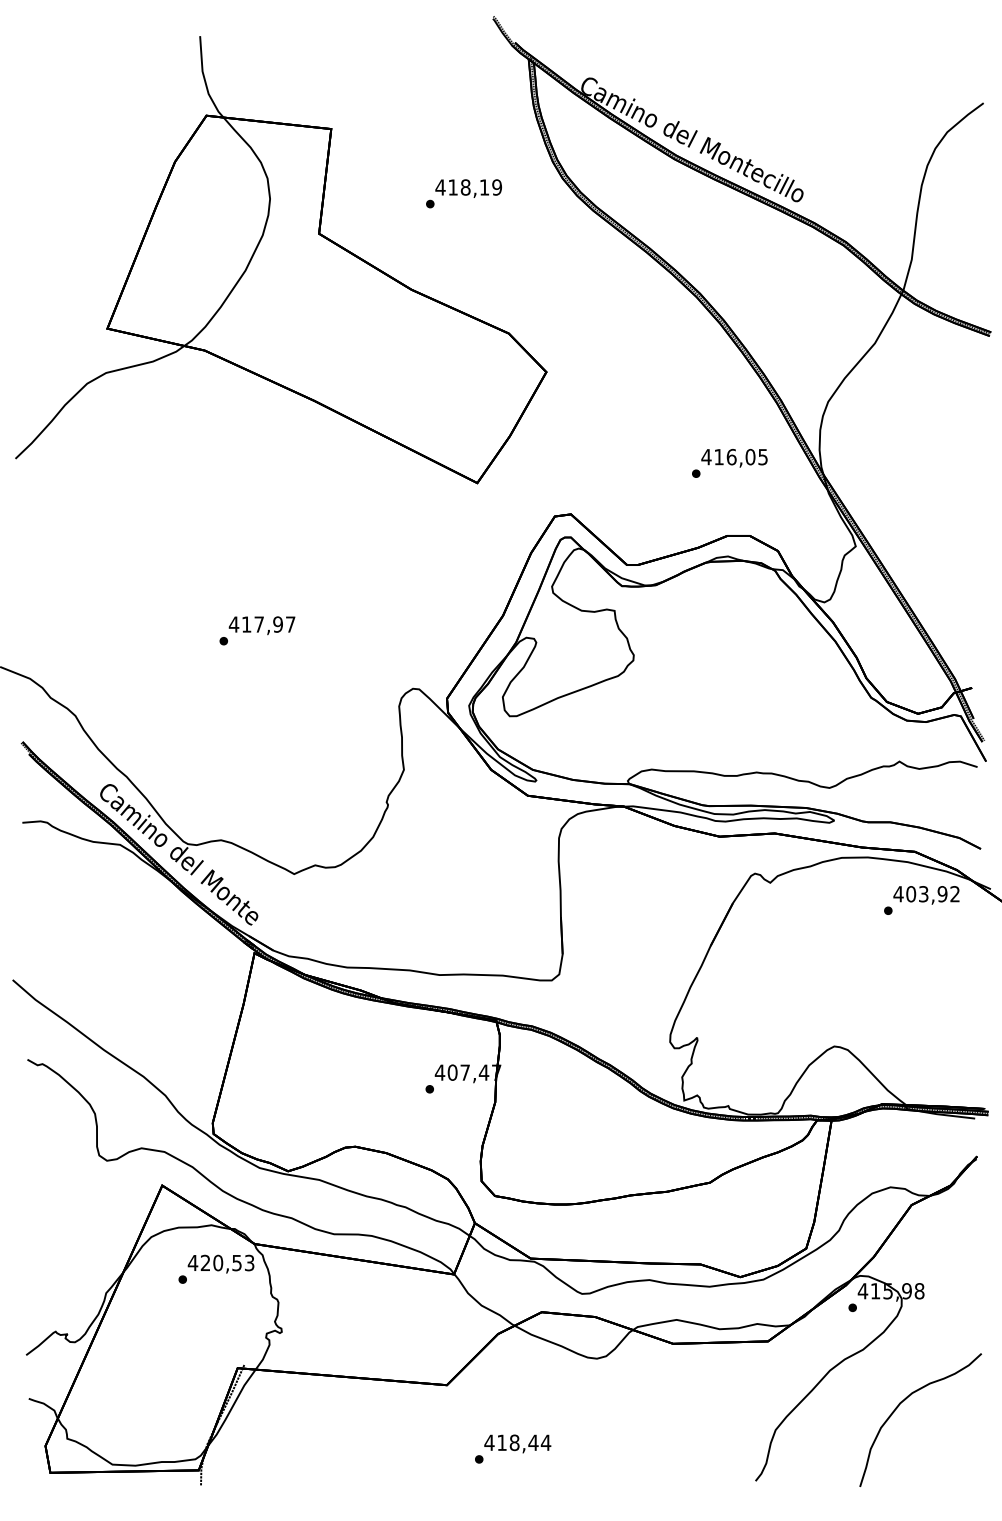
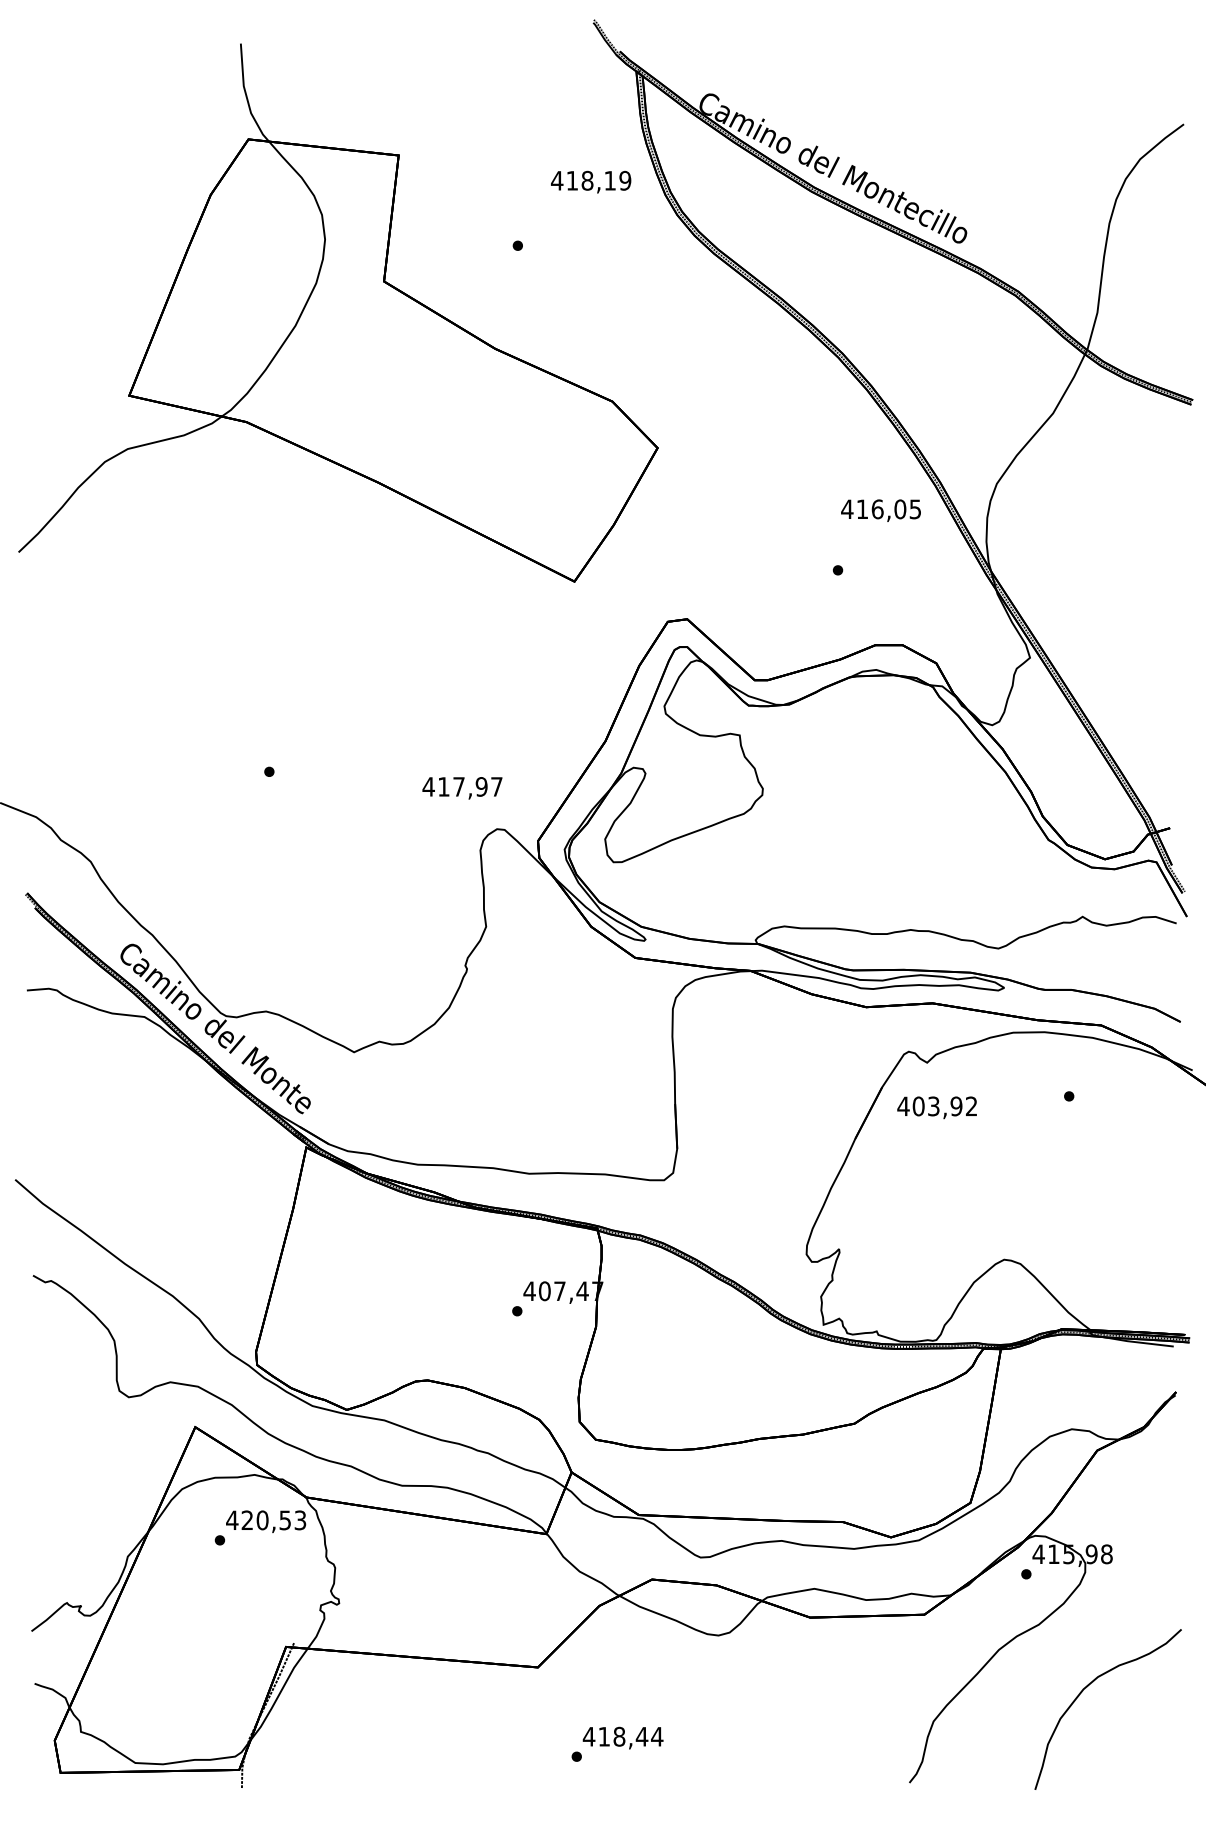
text: (469, 188) -> (591, 181), moved
text: (734, 458) -> (880, 510), moved
text: (262, 625) -> (462, 788), moved
text: (925, 895) -> (936, 1107), moved

